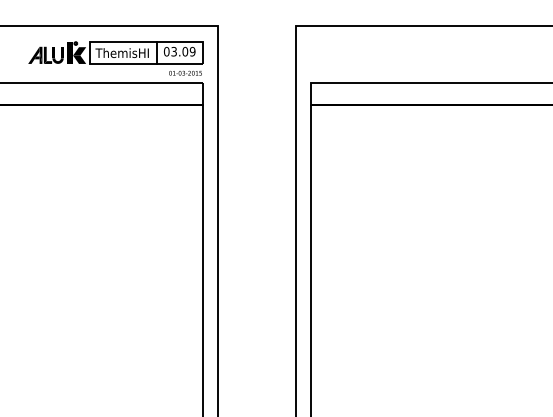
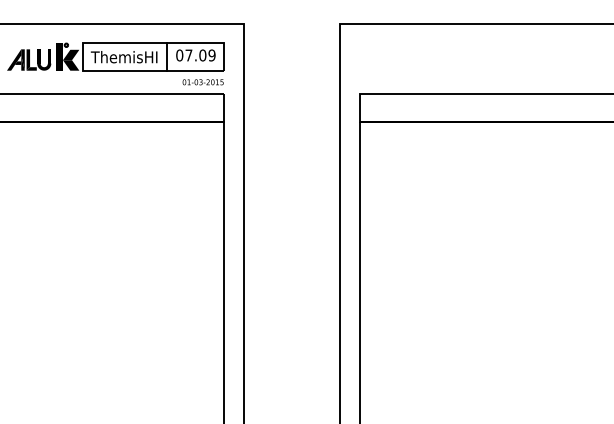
text: (173, 51) -> (188, 55), 03.09 -> 07.09

